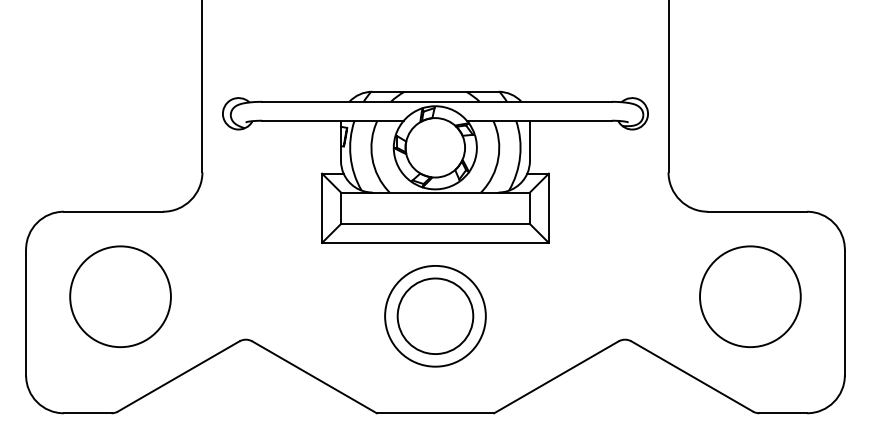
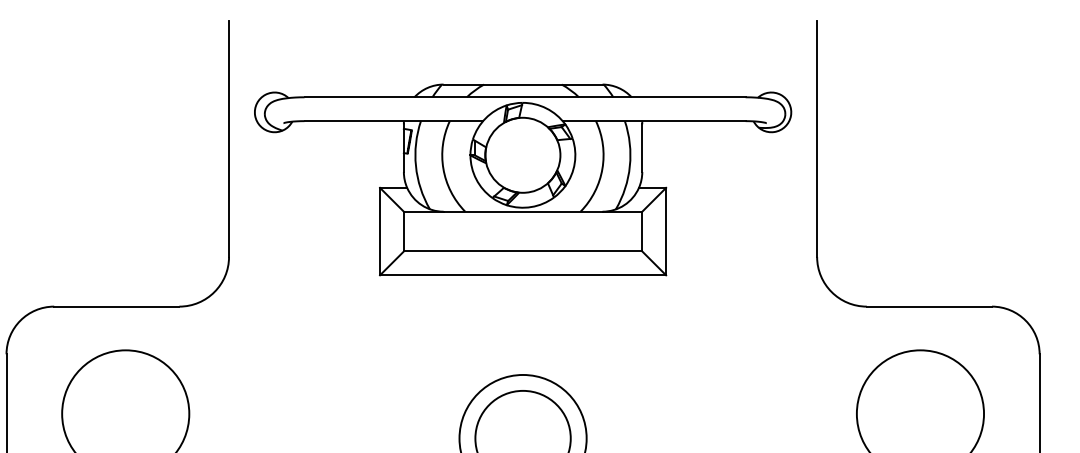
part: (435, 166) -> (523, 178), moved

